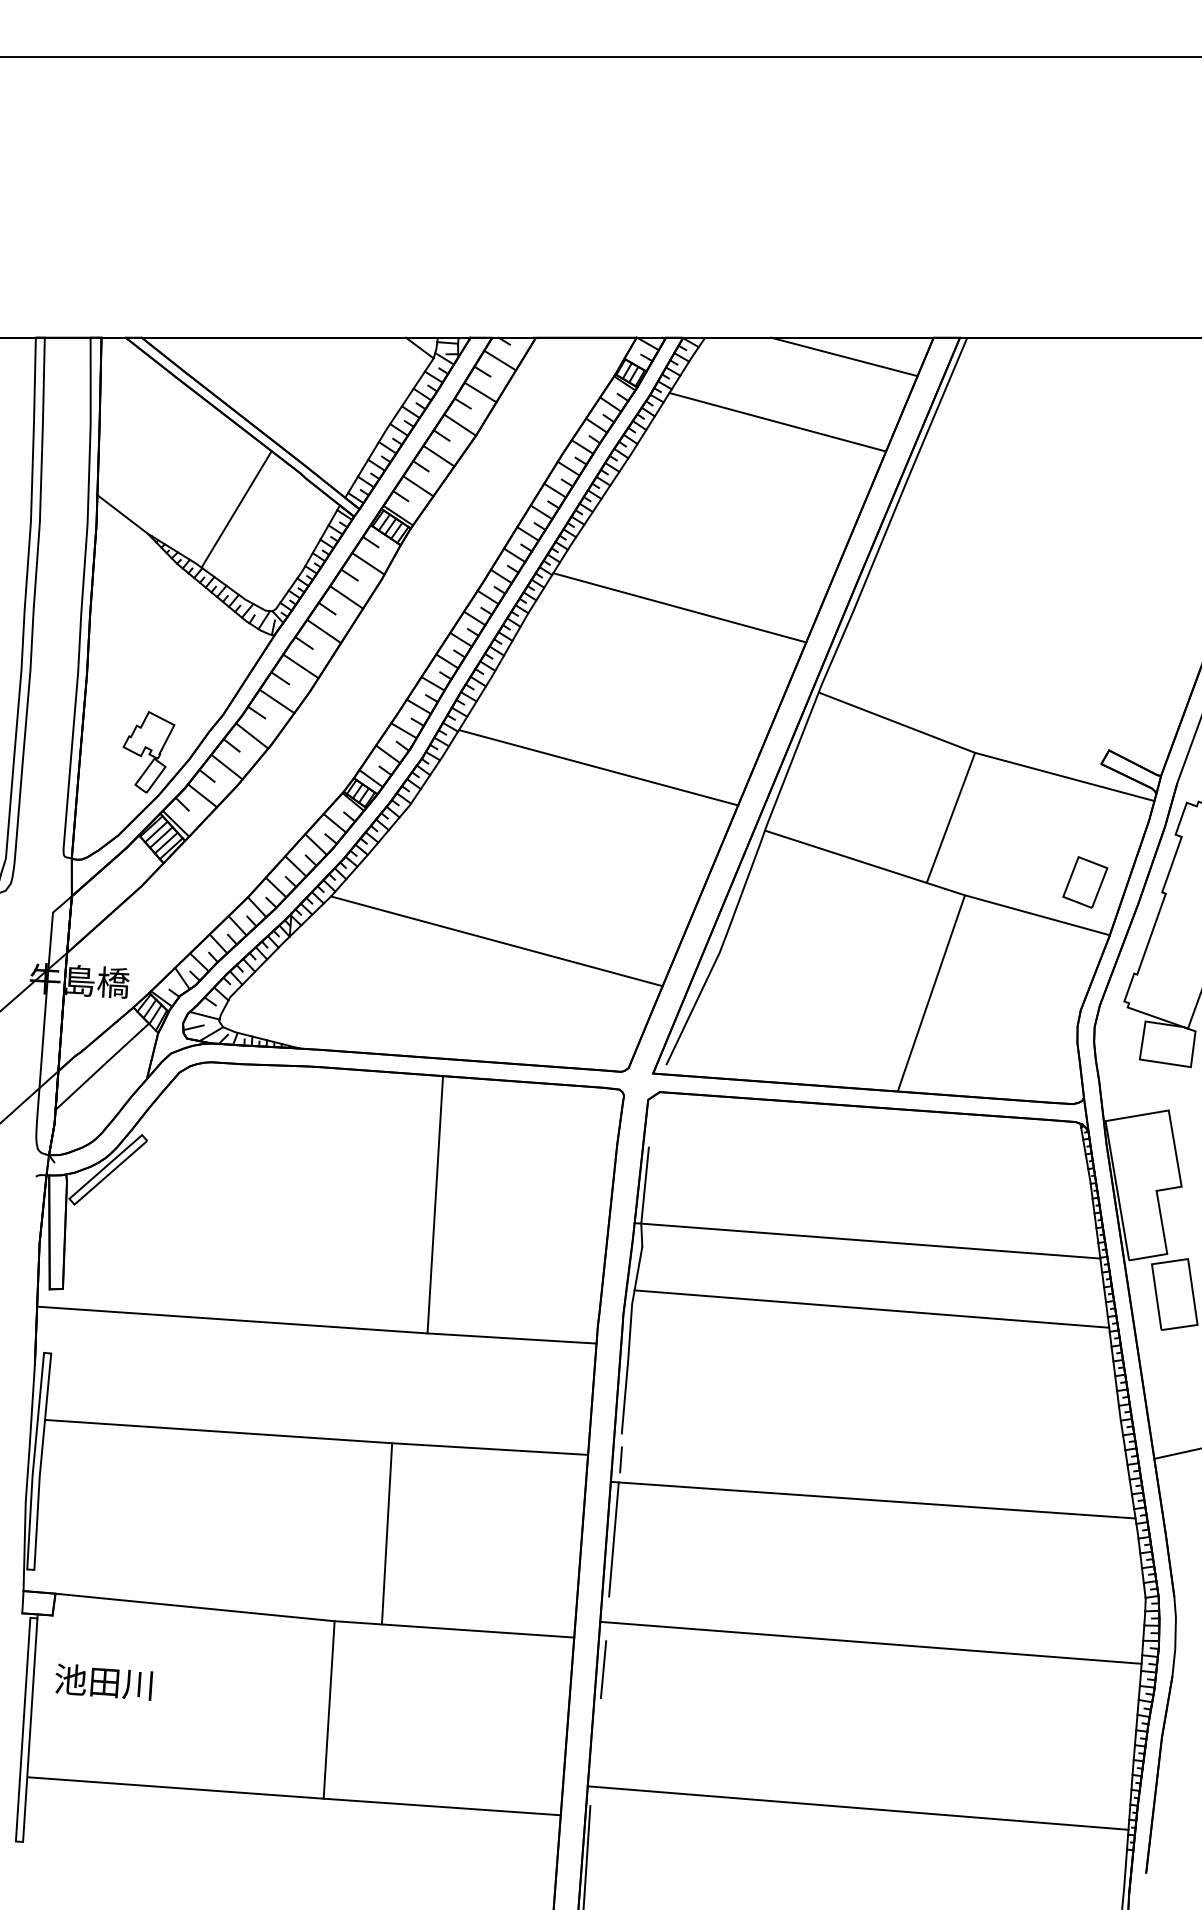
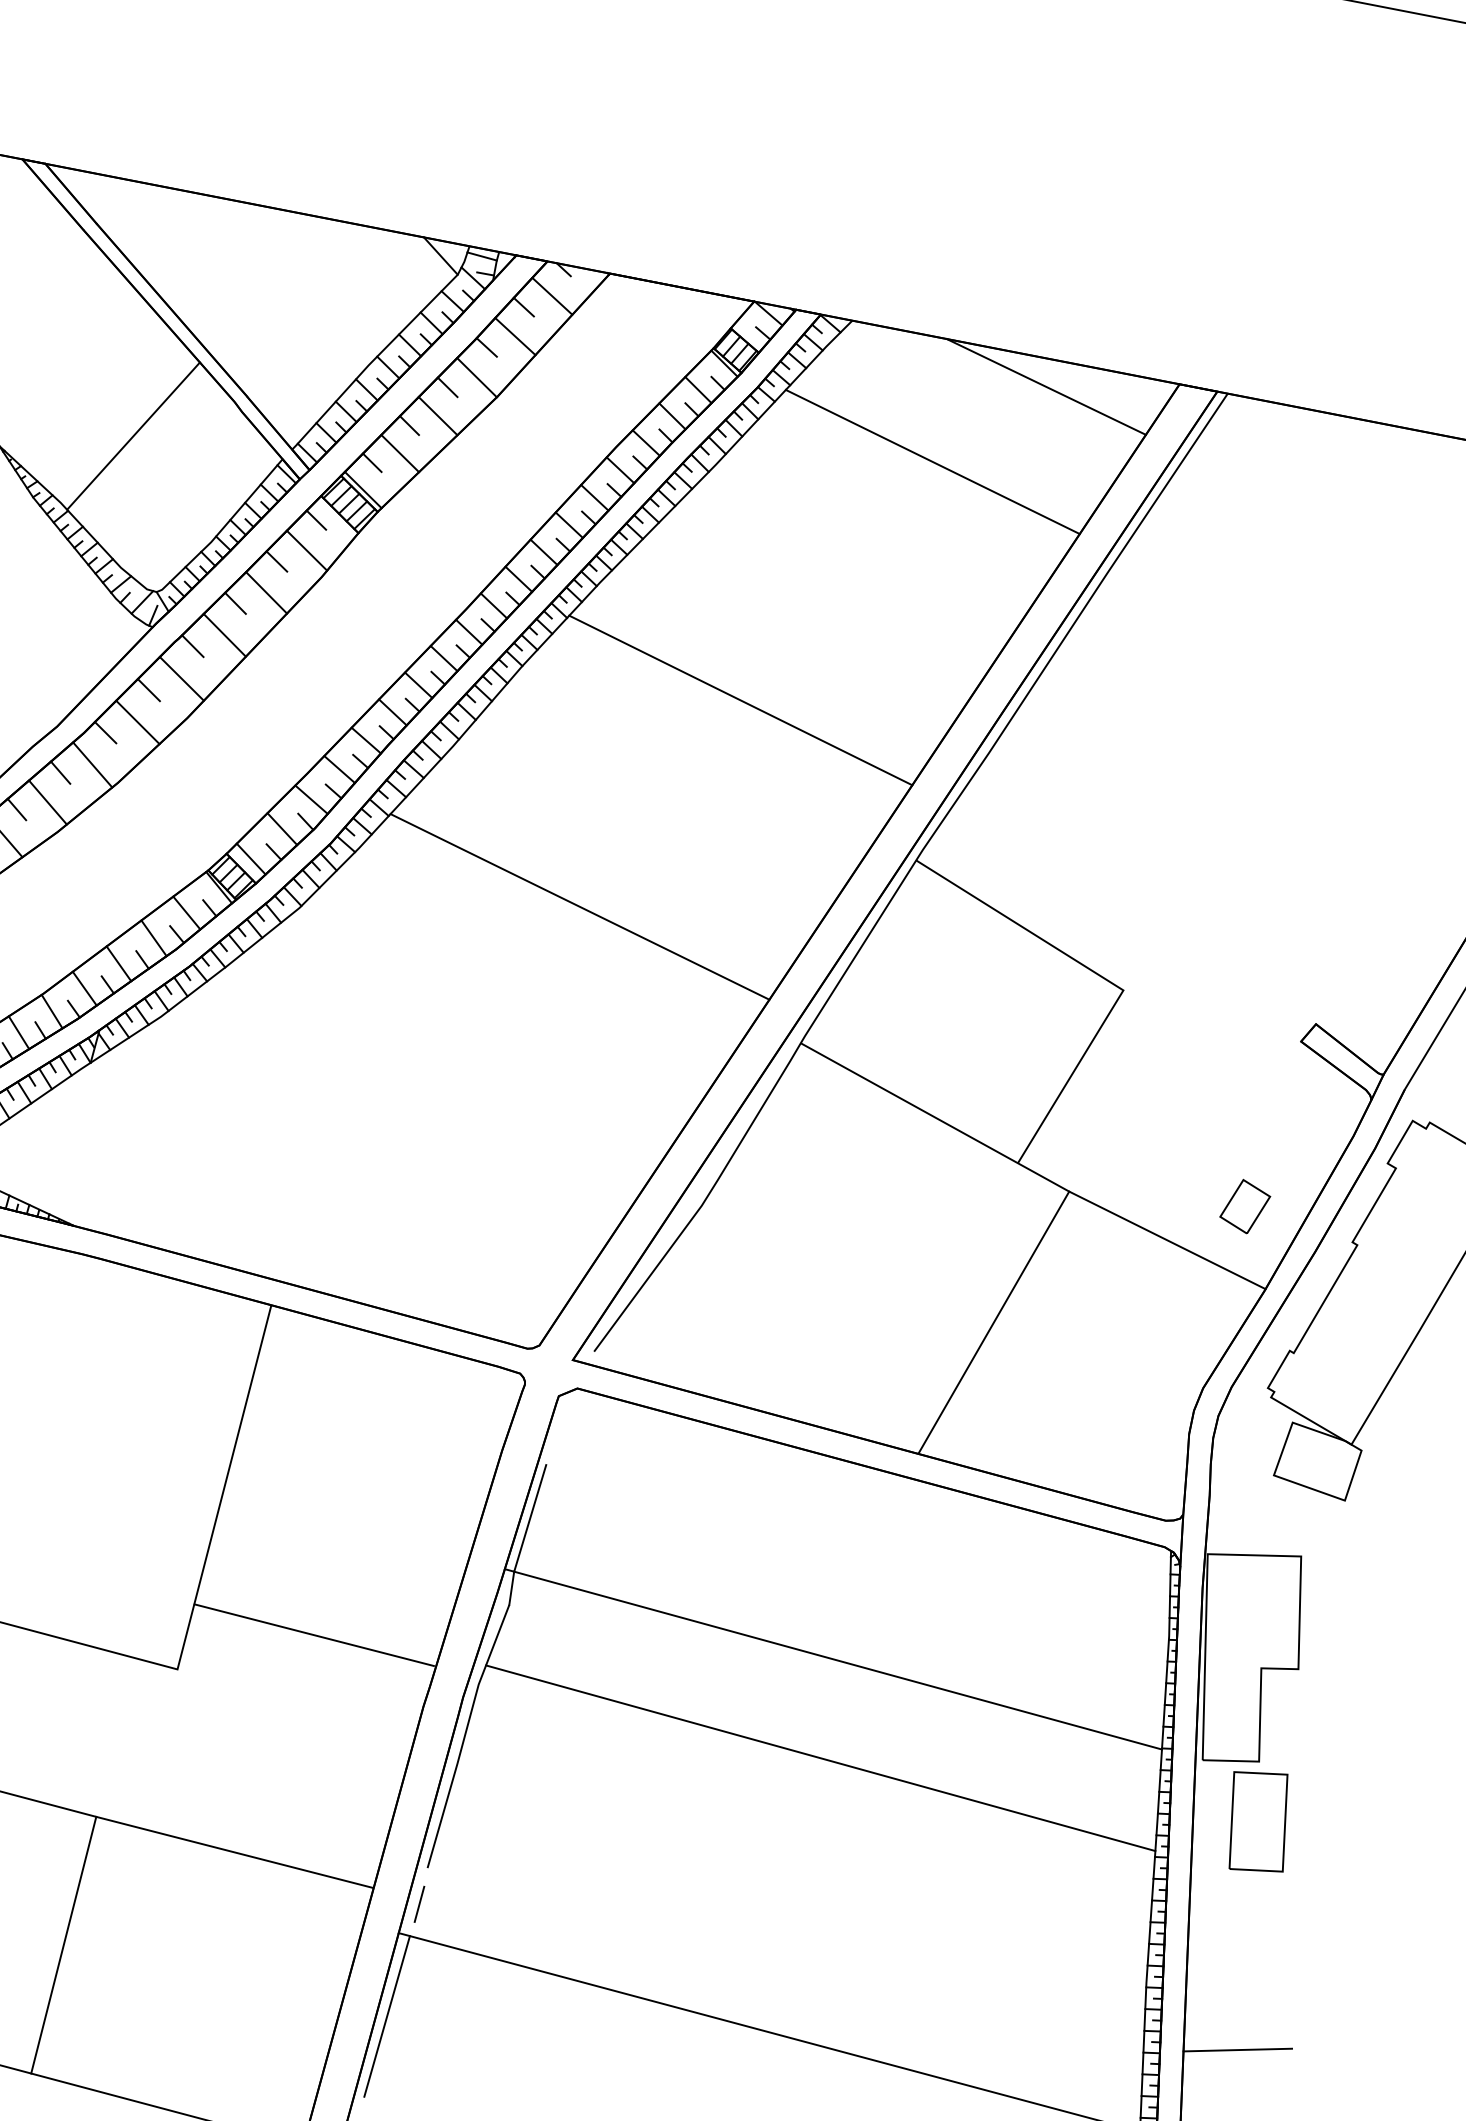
line: (1064, 776) -> (1244, 1049), removed
part: (1085, 882) -> (1245, 1206), size x0.7
line: (496, 941) -> (385, 1127), removed
line: (511, 1338) -> (313, 1635), moved

